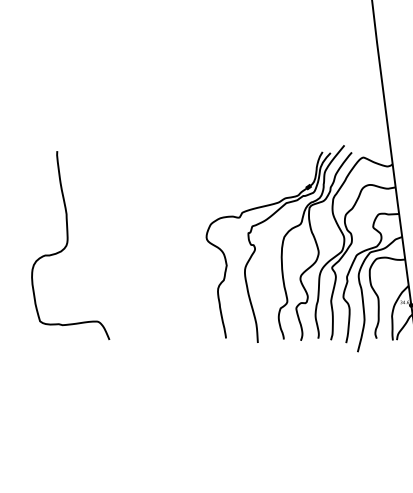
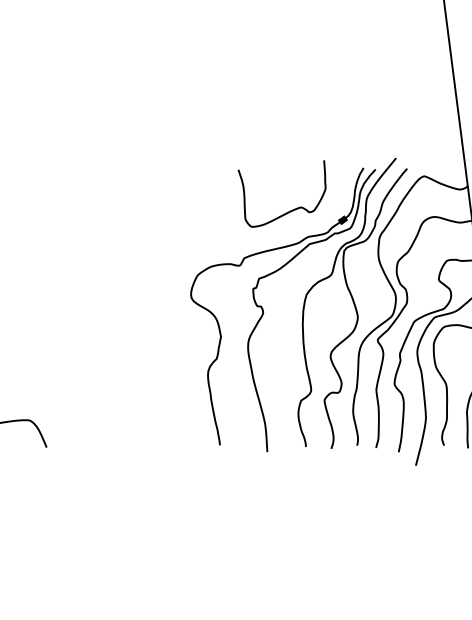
curve: (272, 180) -> (289, 210), added

